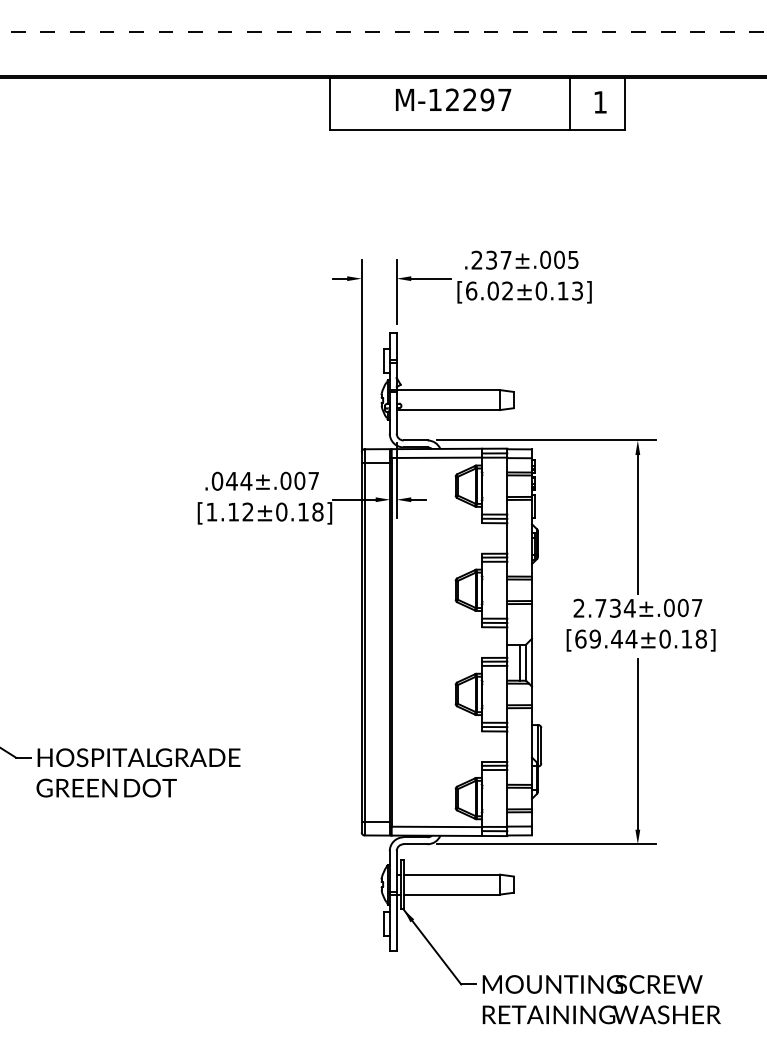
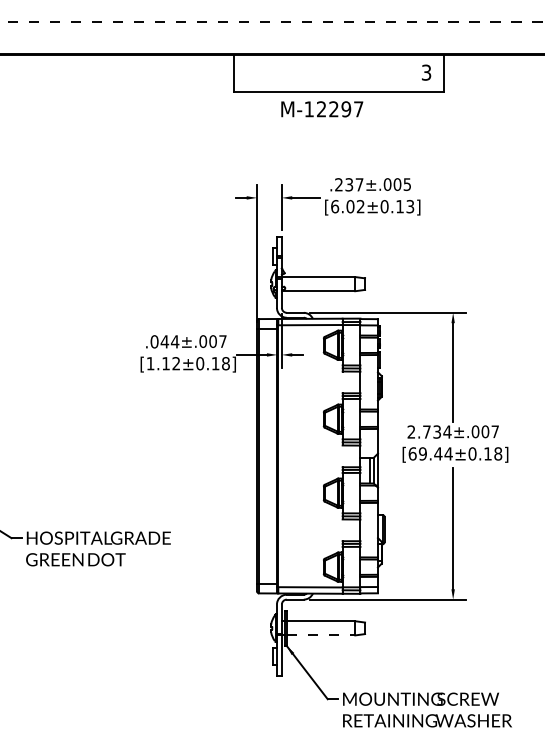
text: (453, 99) -> (322, 108), moved
text: (599, 102) -> (425, 72), 1 -> 3
line: (569, 103) -> (404, 73), removed
line: (452, 894) -> (321, 635), solid -> dashed

